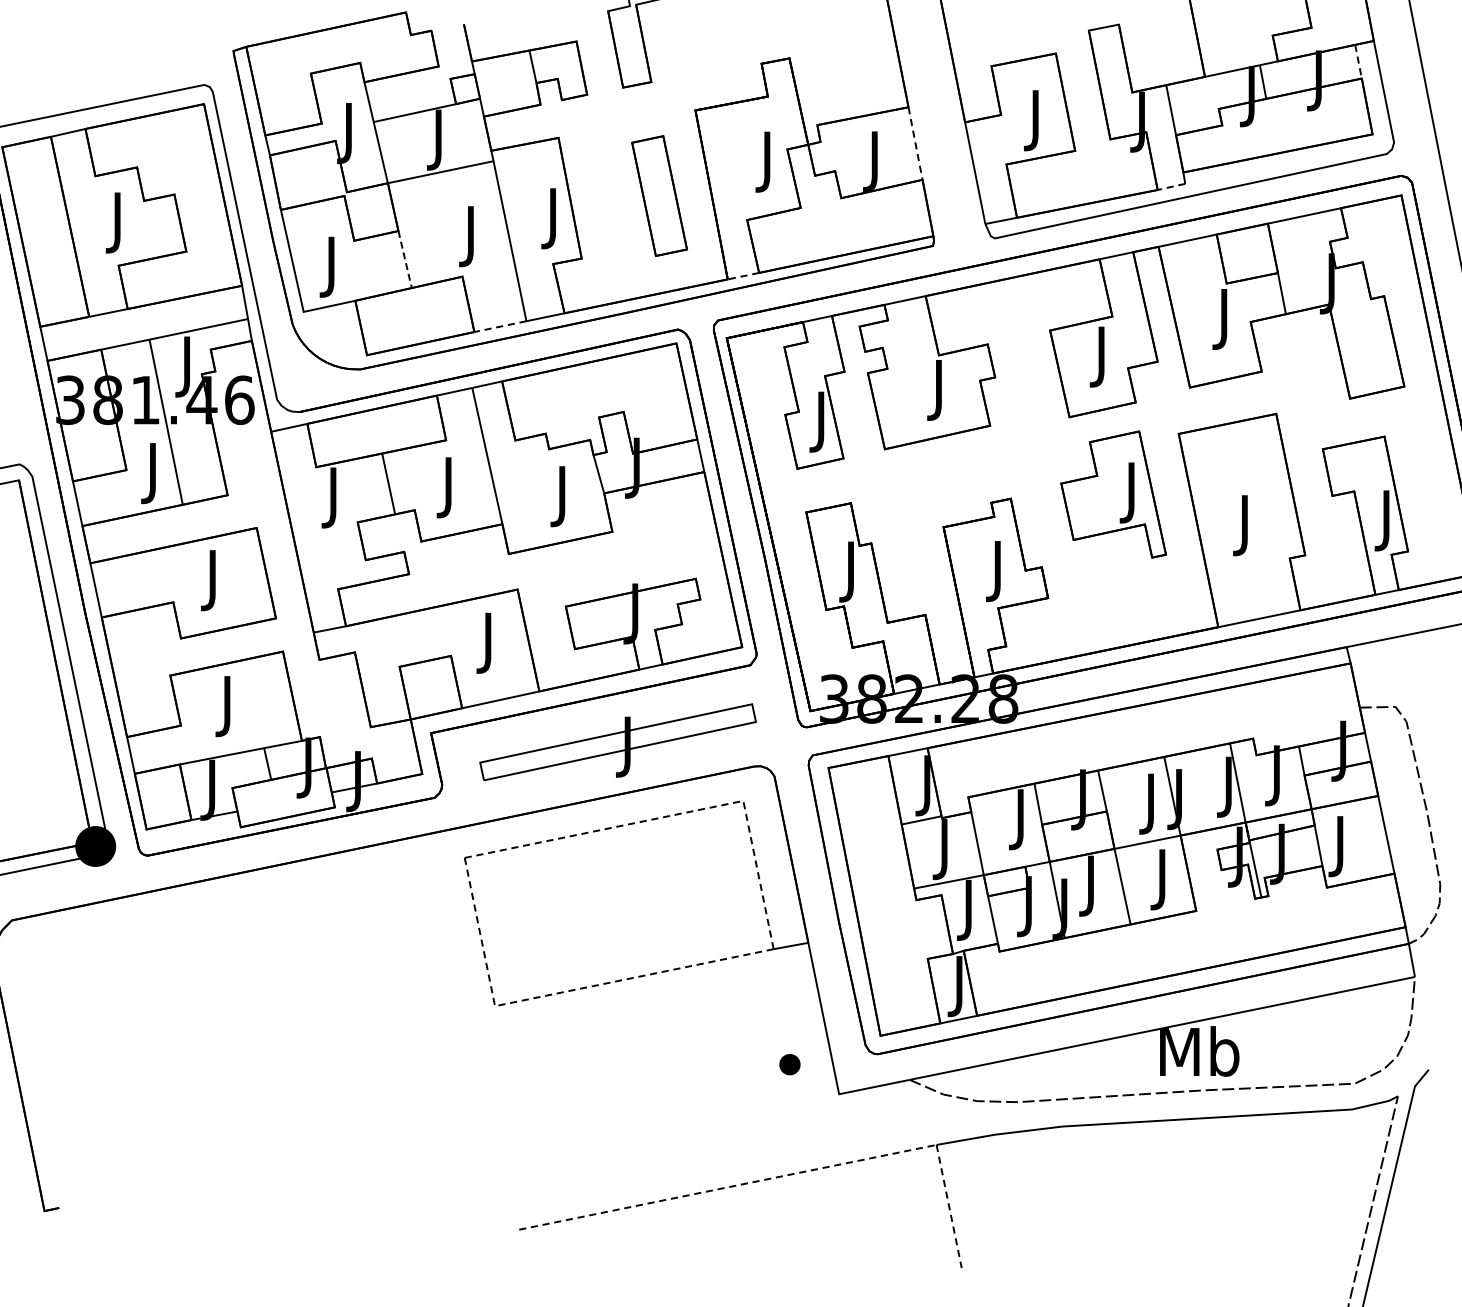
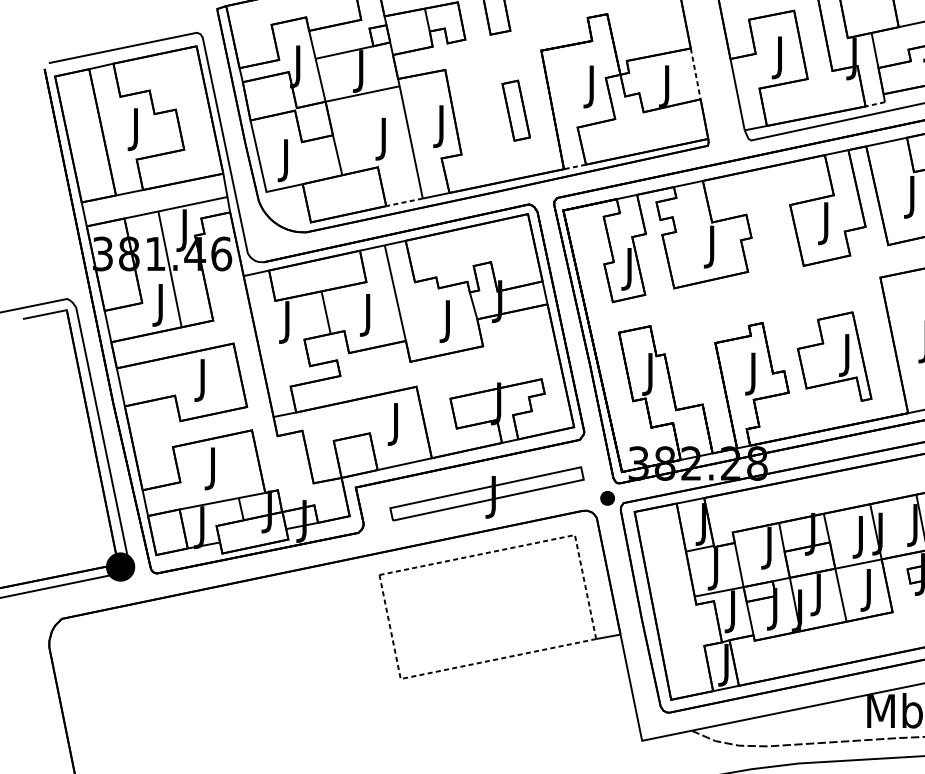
part: (659, 195) -> (516, 110), size x0.71
line: (405, 260) -> (337, 155), dashed -> solid
part: (1113, 494) -> (834, 356), moved
part: (789, 1064) -> (607, 498), moved

